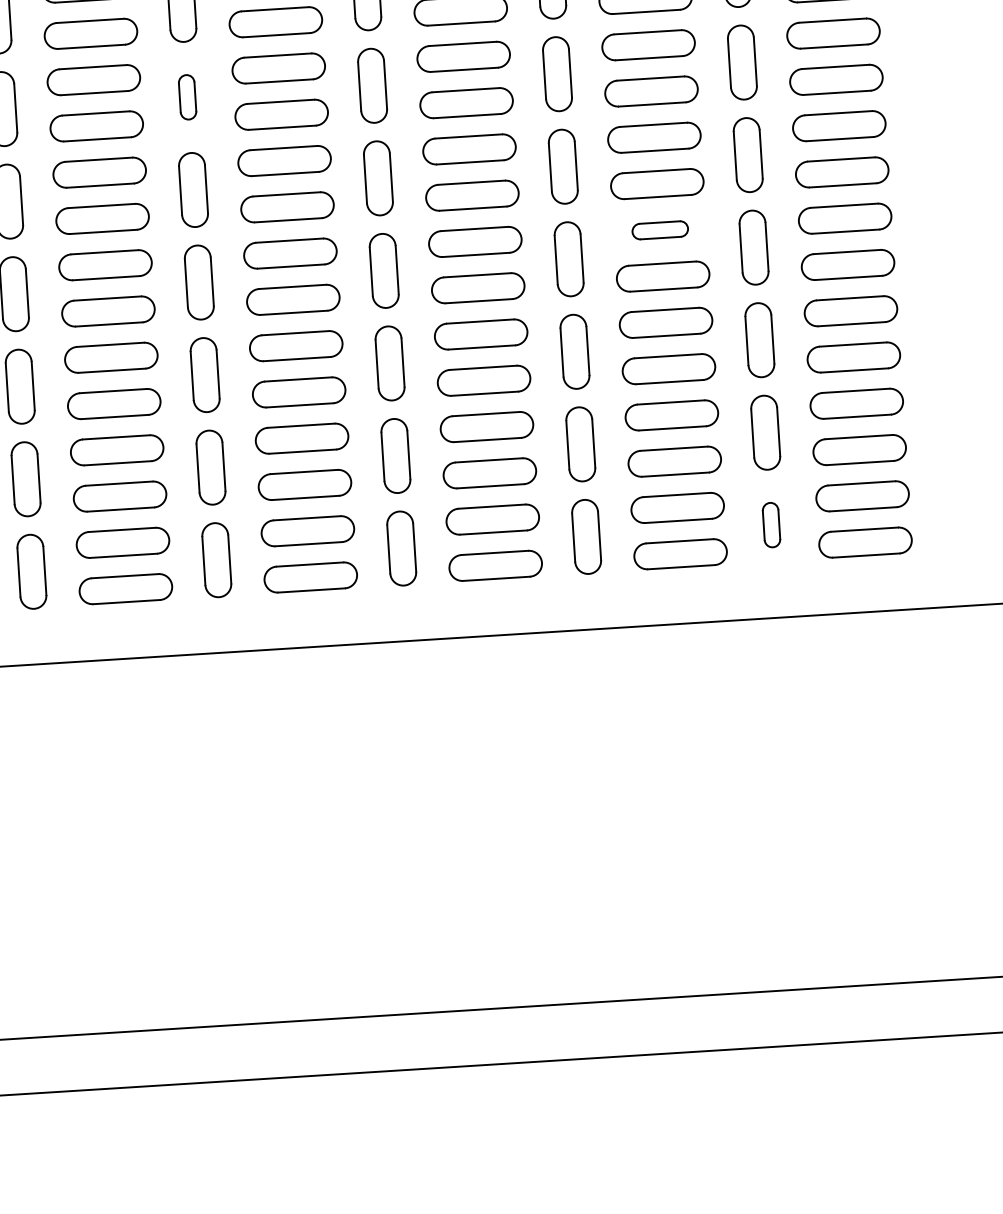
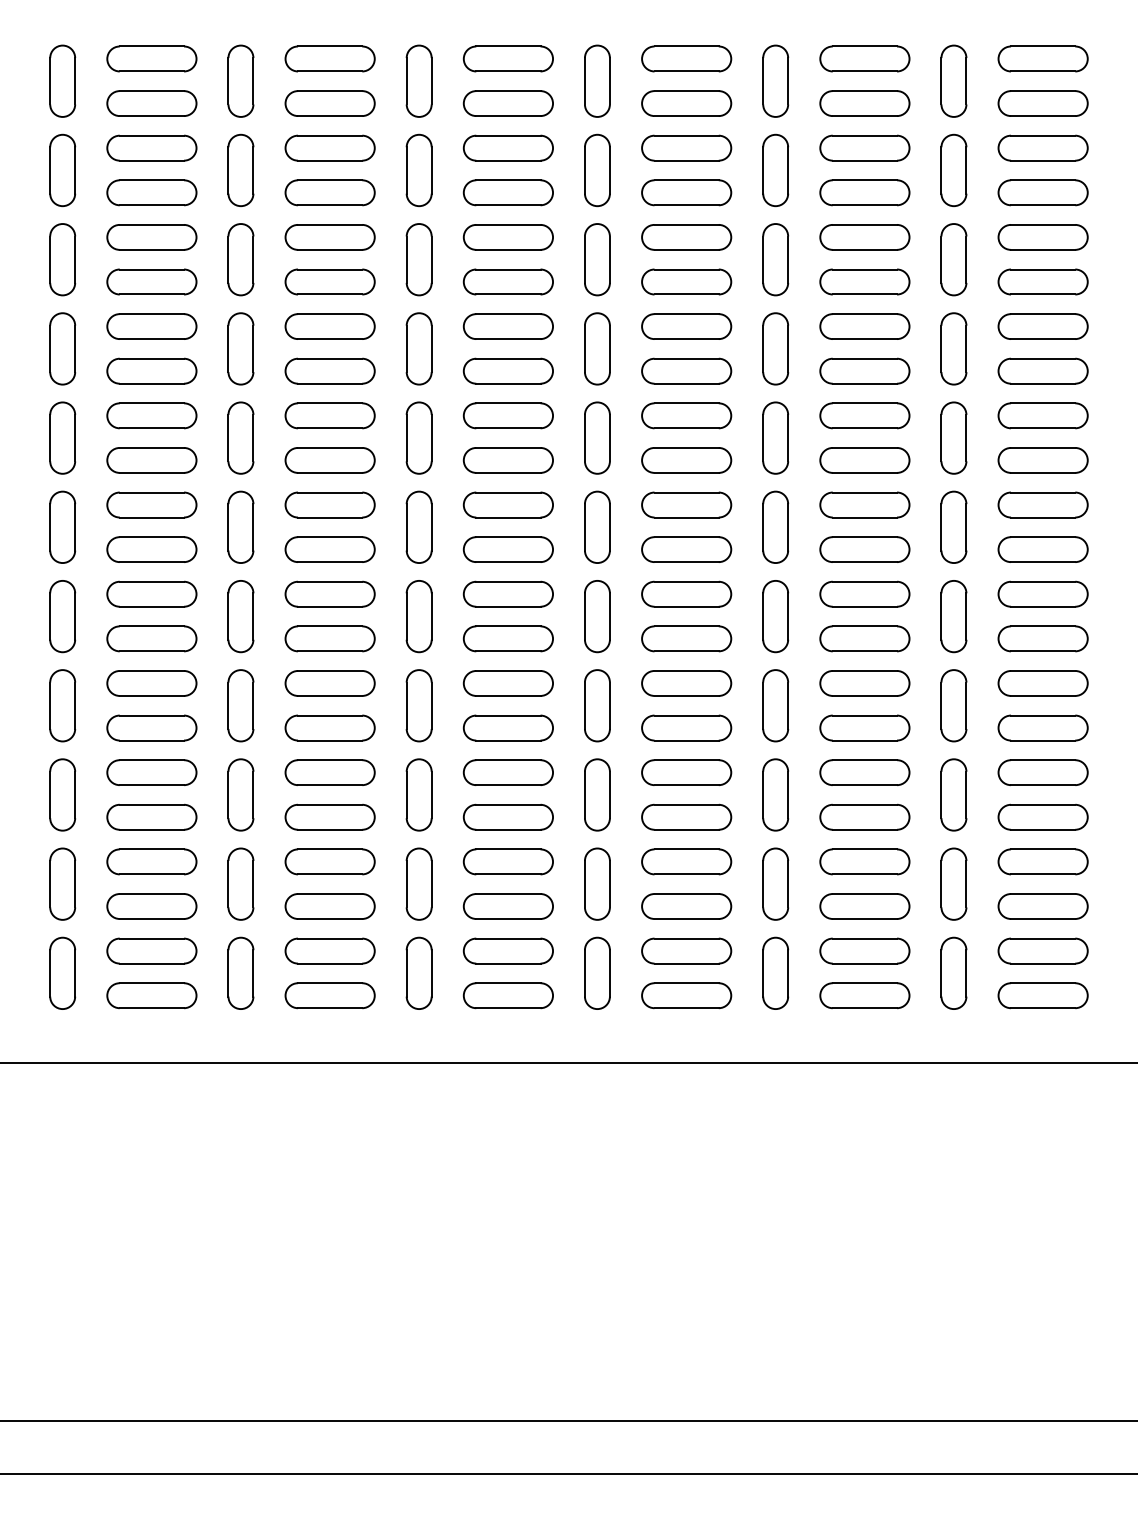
part: (186, 96) -> (418, 526), size x1.67
part: (659, 230) -> (864, 683), size x1.67
part: (771, 524) -> (953, 972), size x1.67

